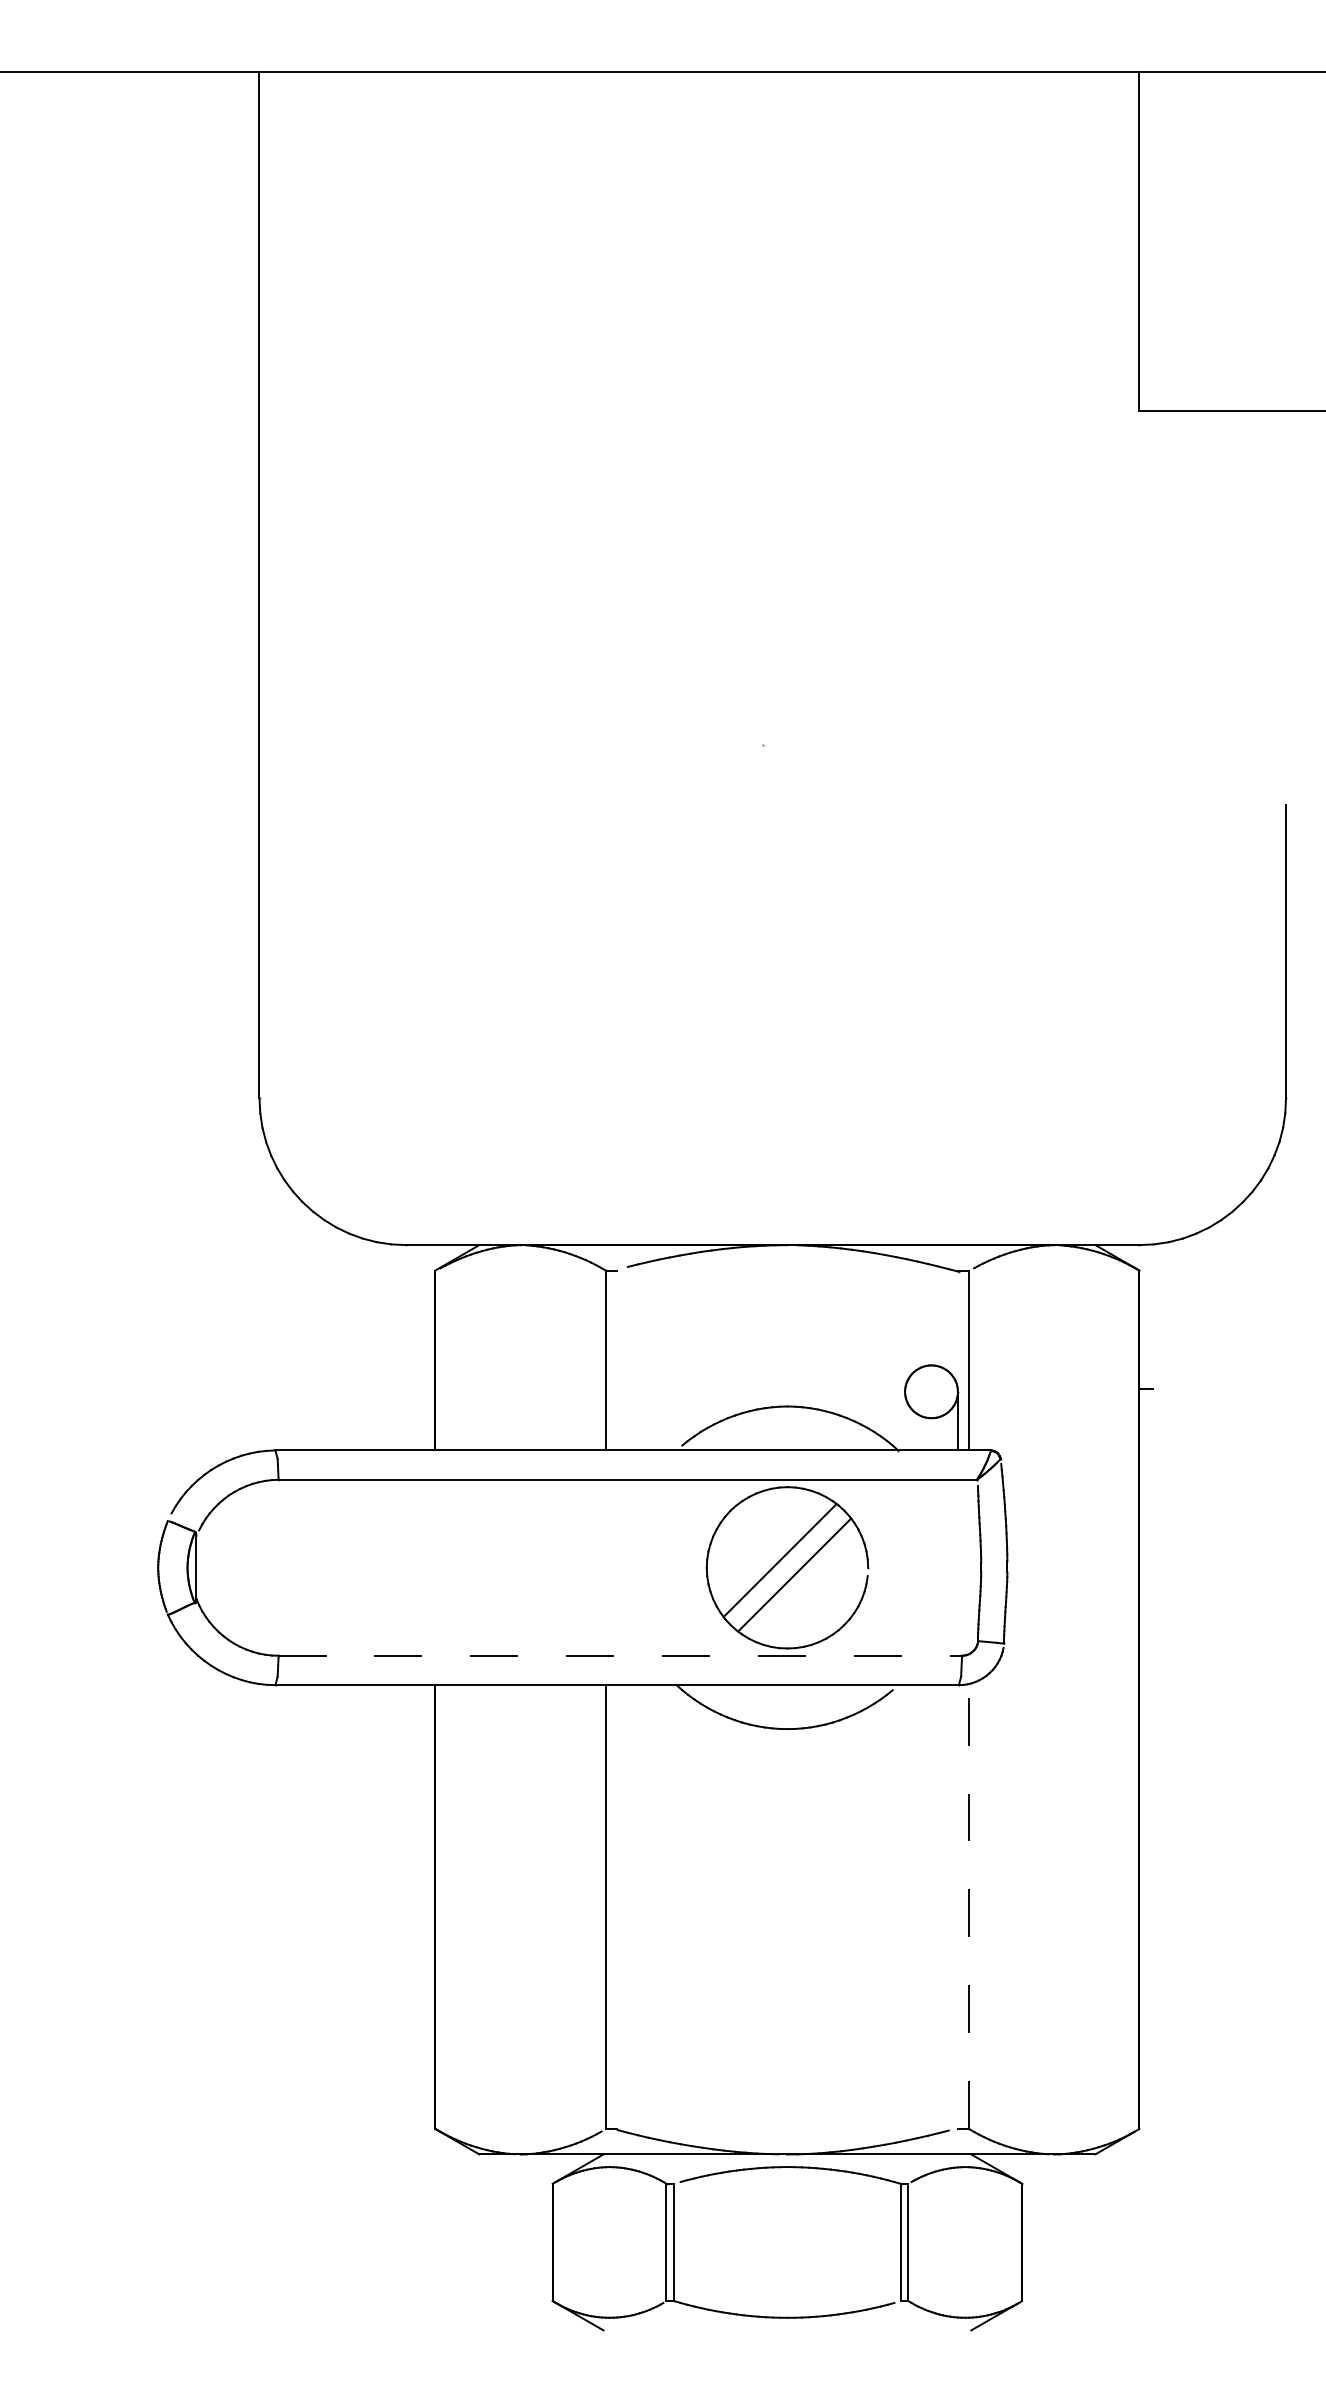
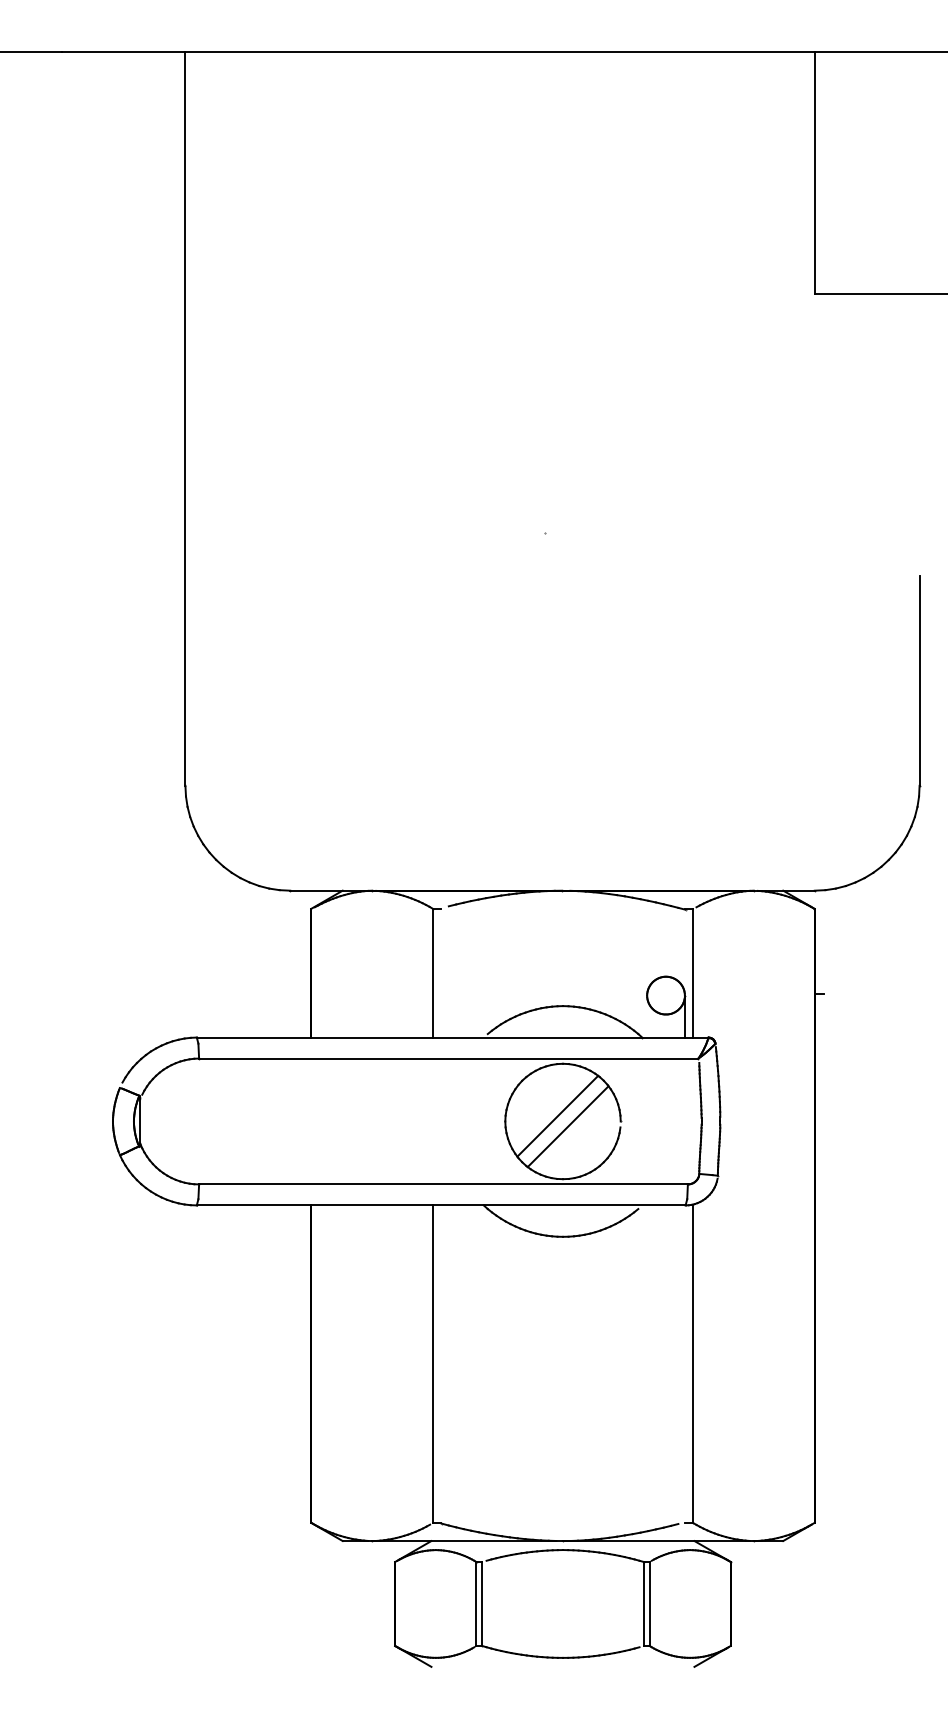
line: (620, 1655) -> (443, 1184), dashed -> solid
line: (968, 1906) -> (692, 1363), dashed -> solid

